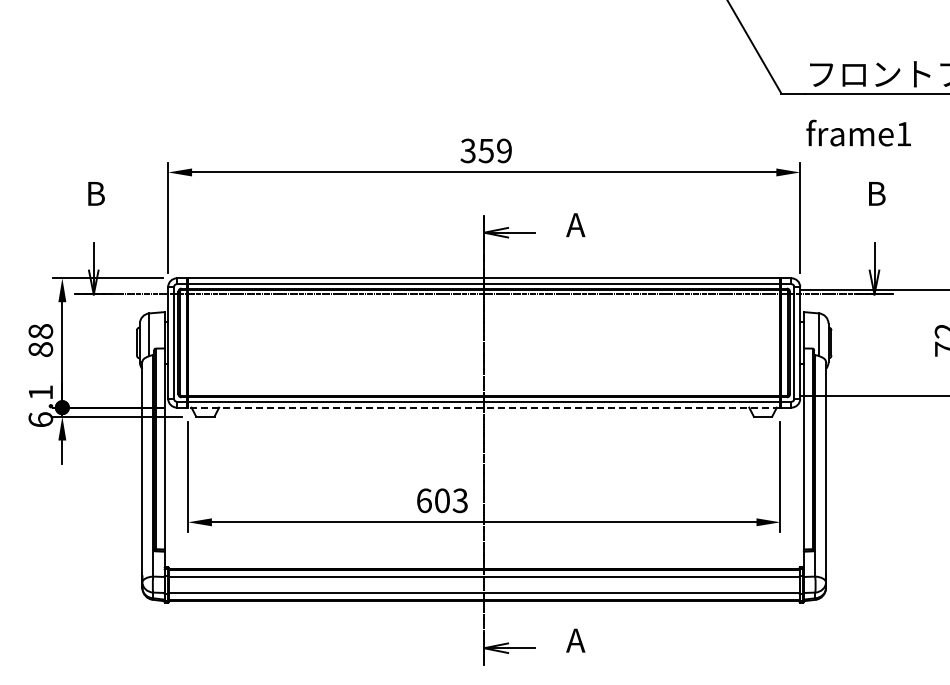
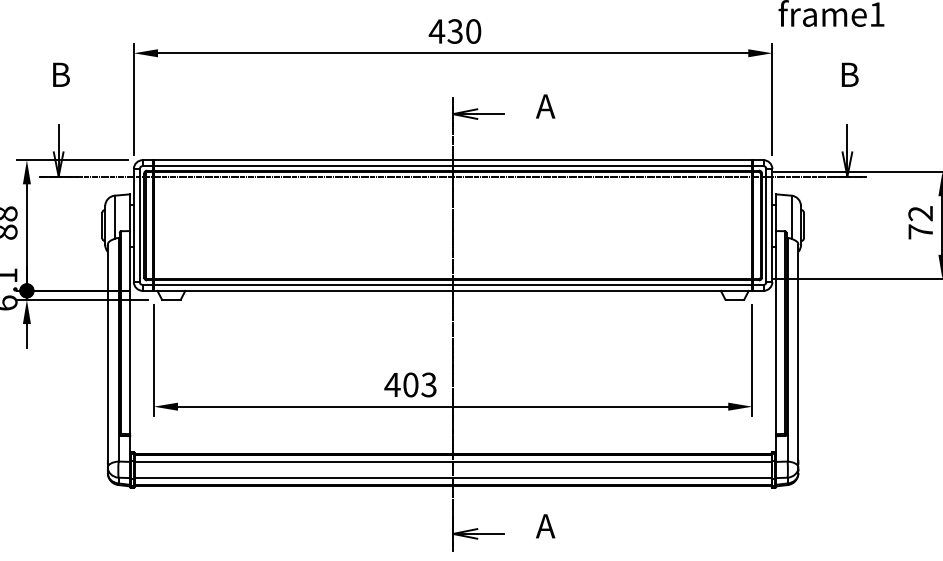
text: (485, 150) -> (454, 31), 359 -> 430
line: (483, 407) -> (452, 290), dashed -> solid
text: (424, 500) -> (392, 384), 603 -> 403

